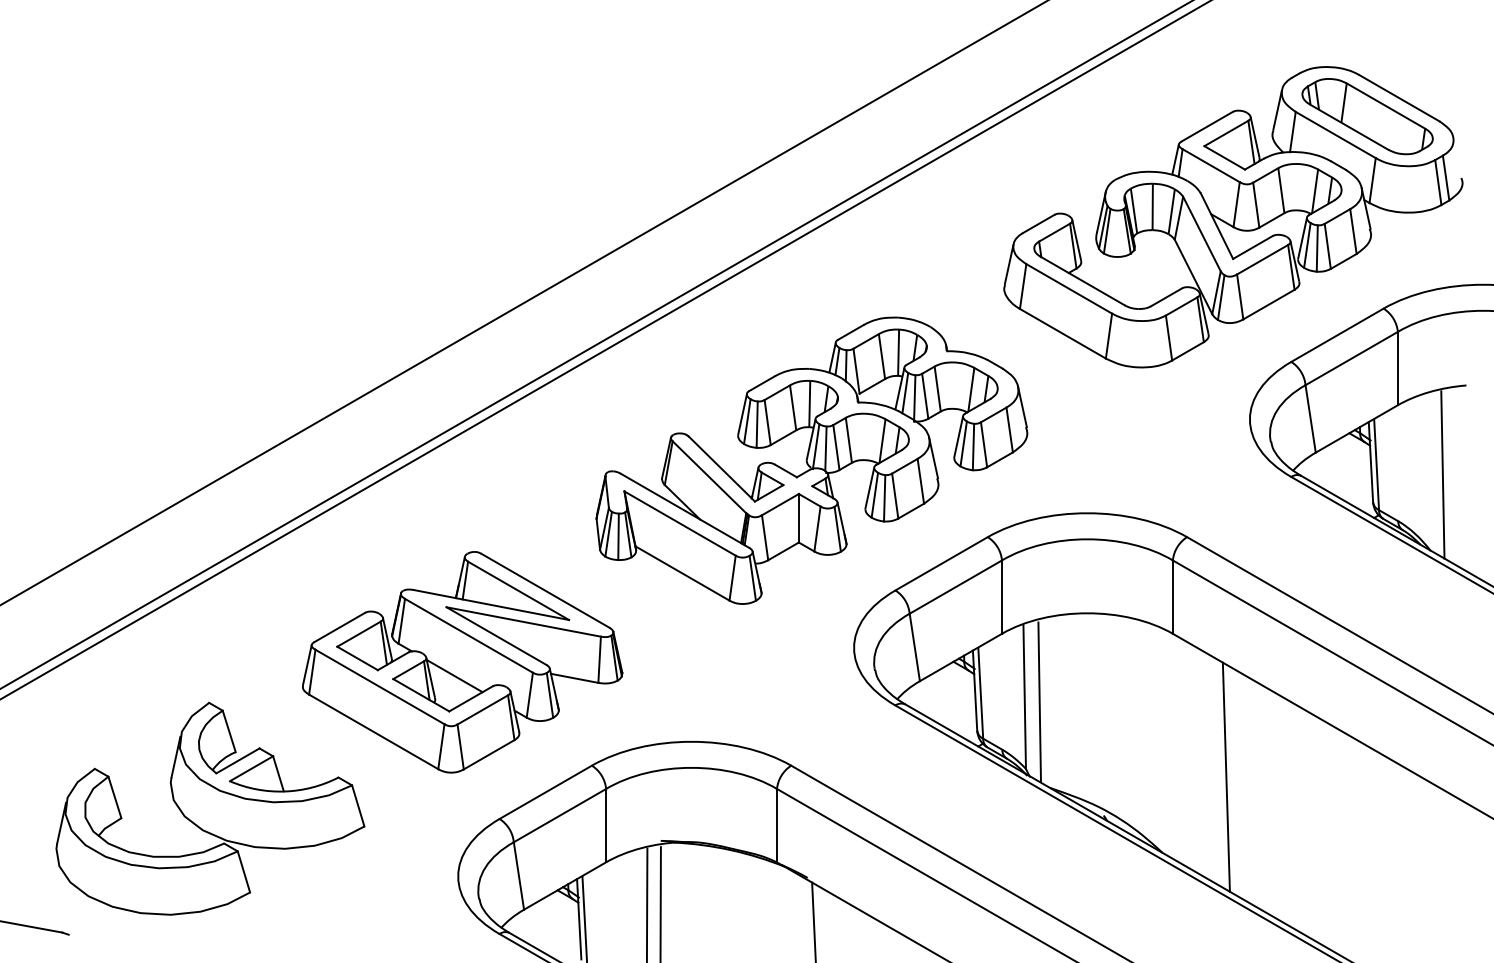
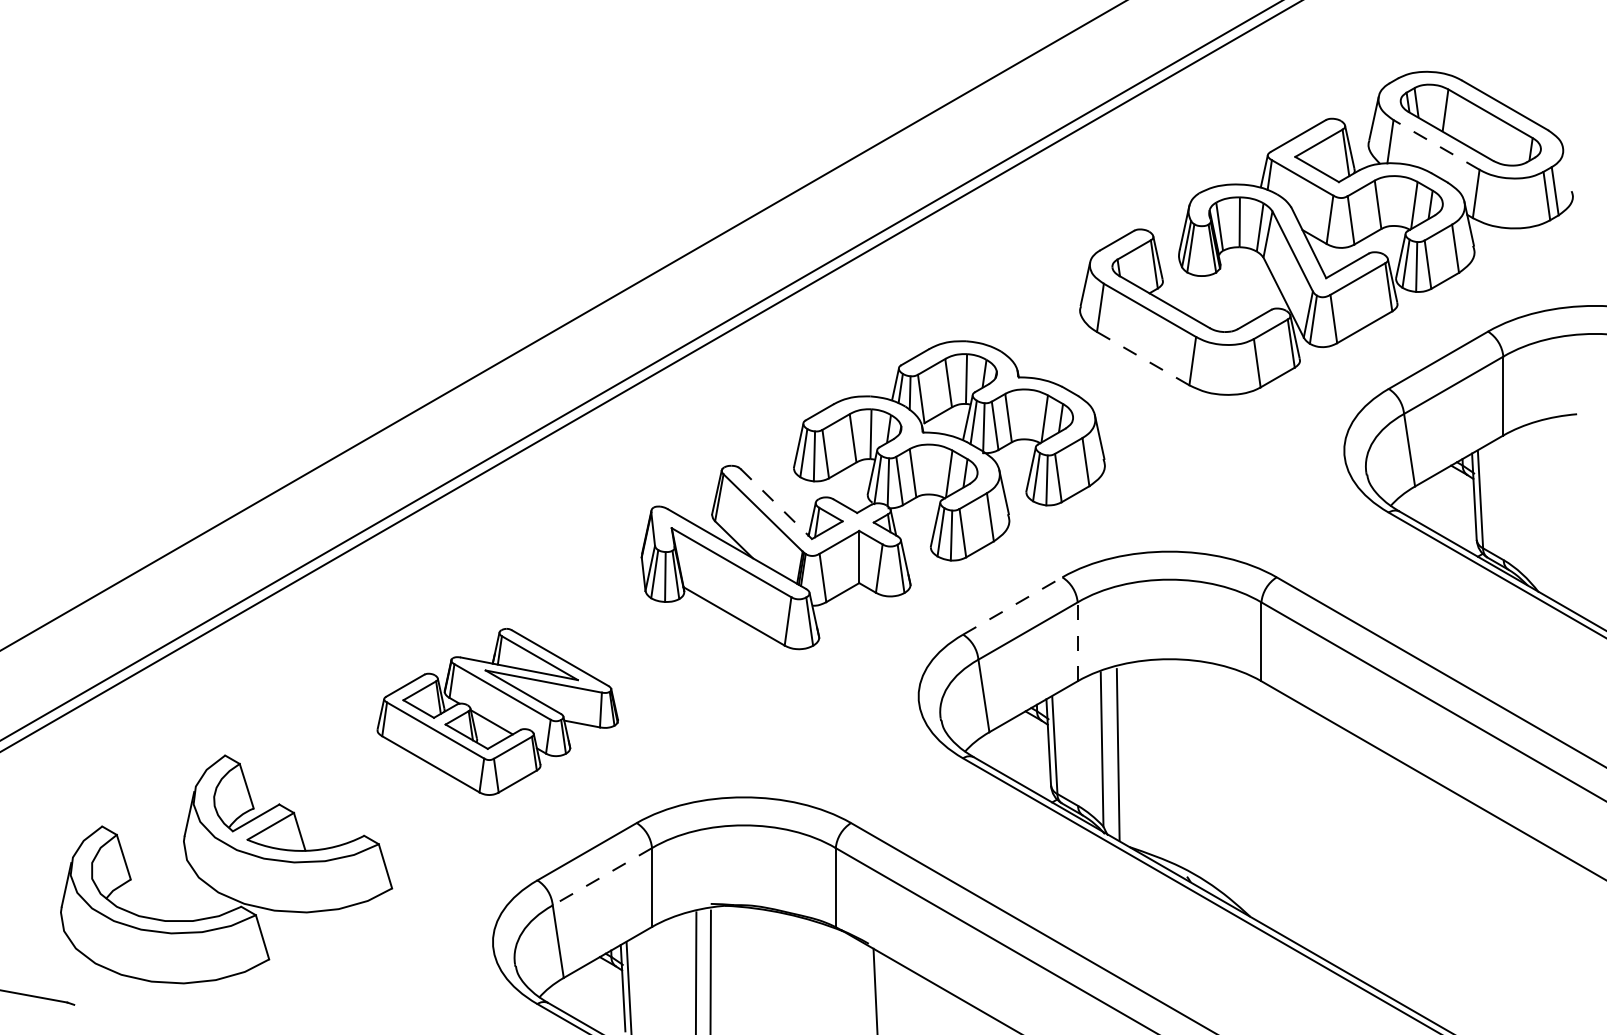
line: (1335, 134) -> (1436, 144), solid -> dashed
line: (1063, 333) -> (1143, 358), solid -> dashed
line: (721, 469) -> (776, 504), solid -> dashed
line: (1442, 474) -> (1551, 510), removed
line: (942, 563) -> (1013, 605), solid -> dashed
line: (1001, 596) -> (1077, 641), solid -> dashed
part: (462, 661) -> (497, 711), size x0.7
line: (1225, 777) -> (1318, 835), removed
line: (559, 816) -> (601, 877), solid -> dashed

